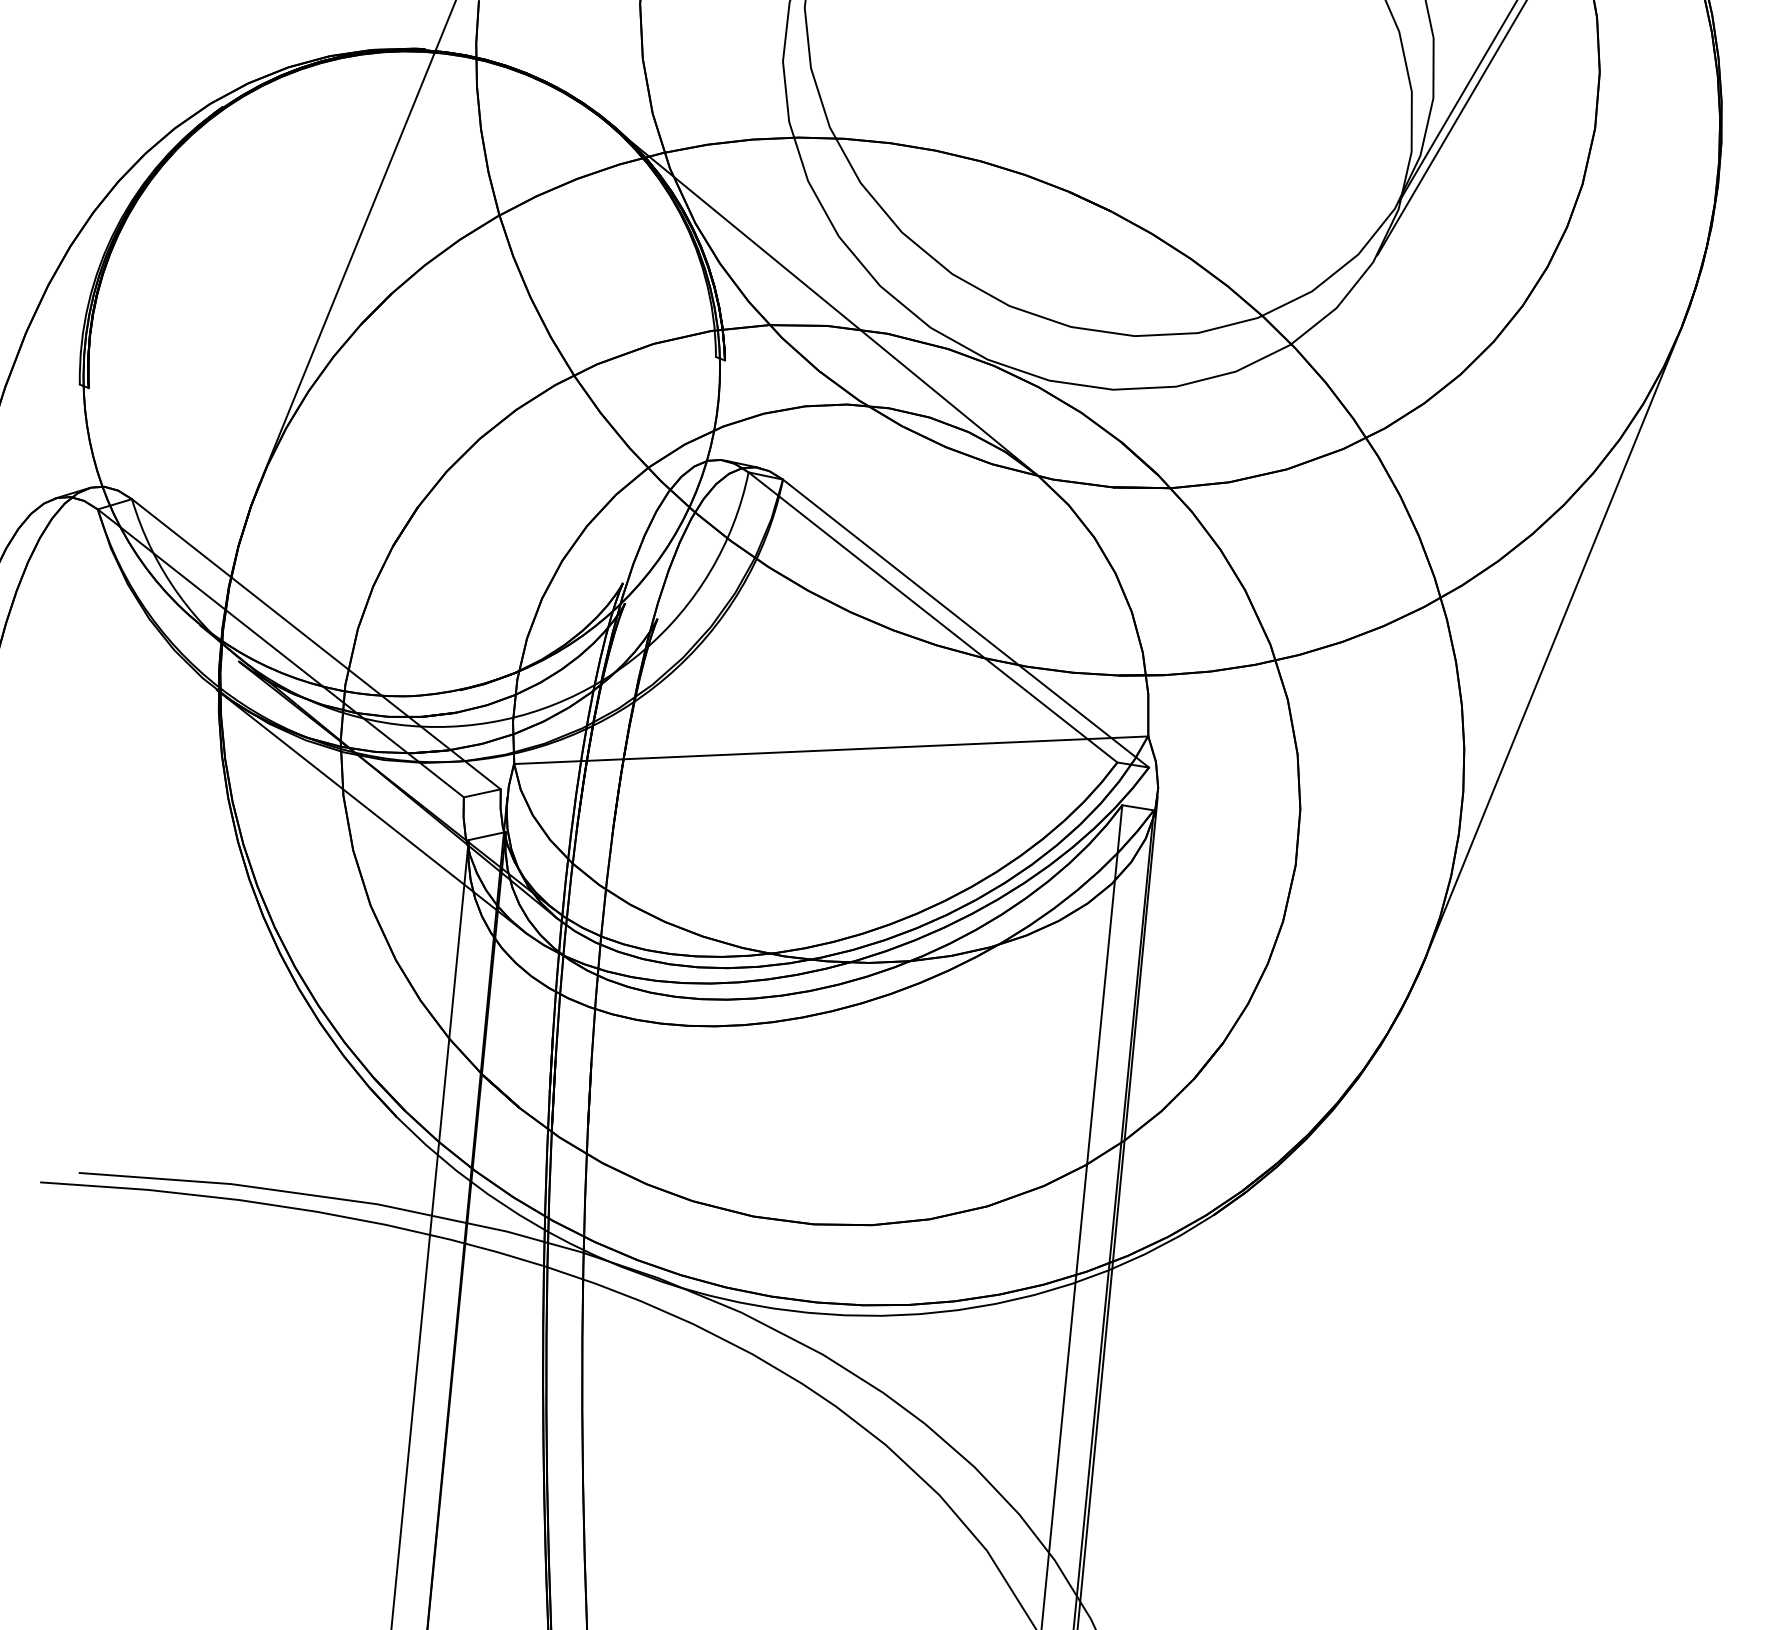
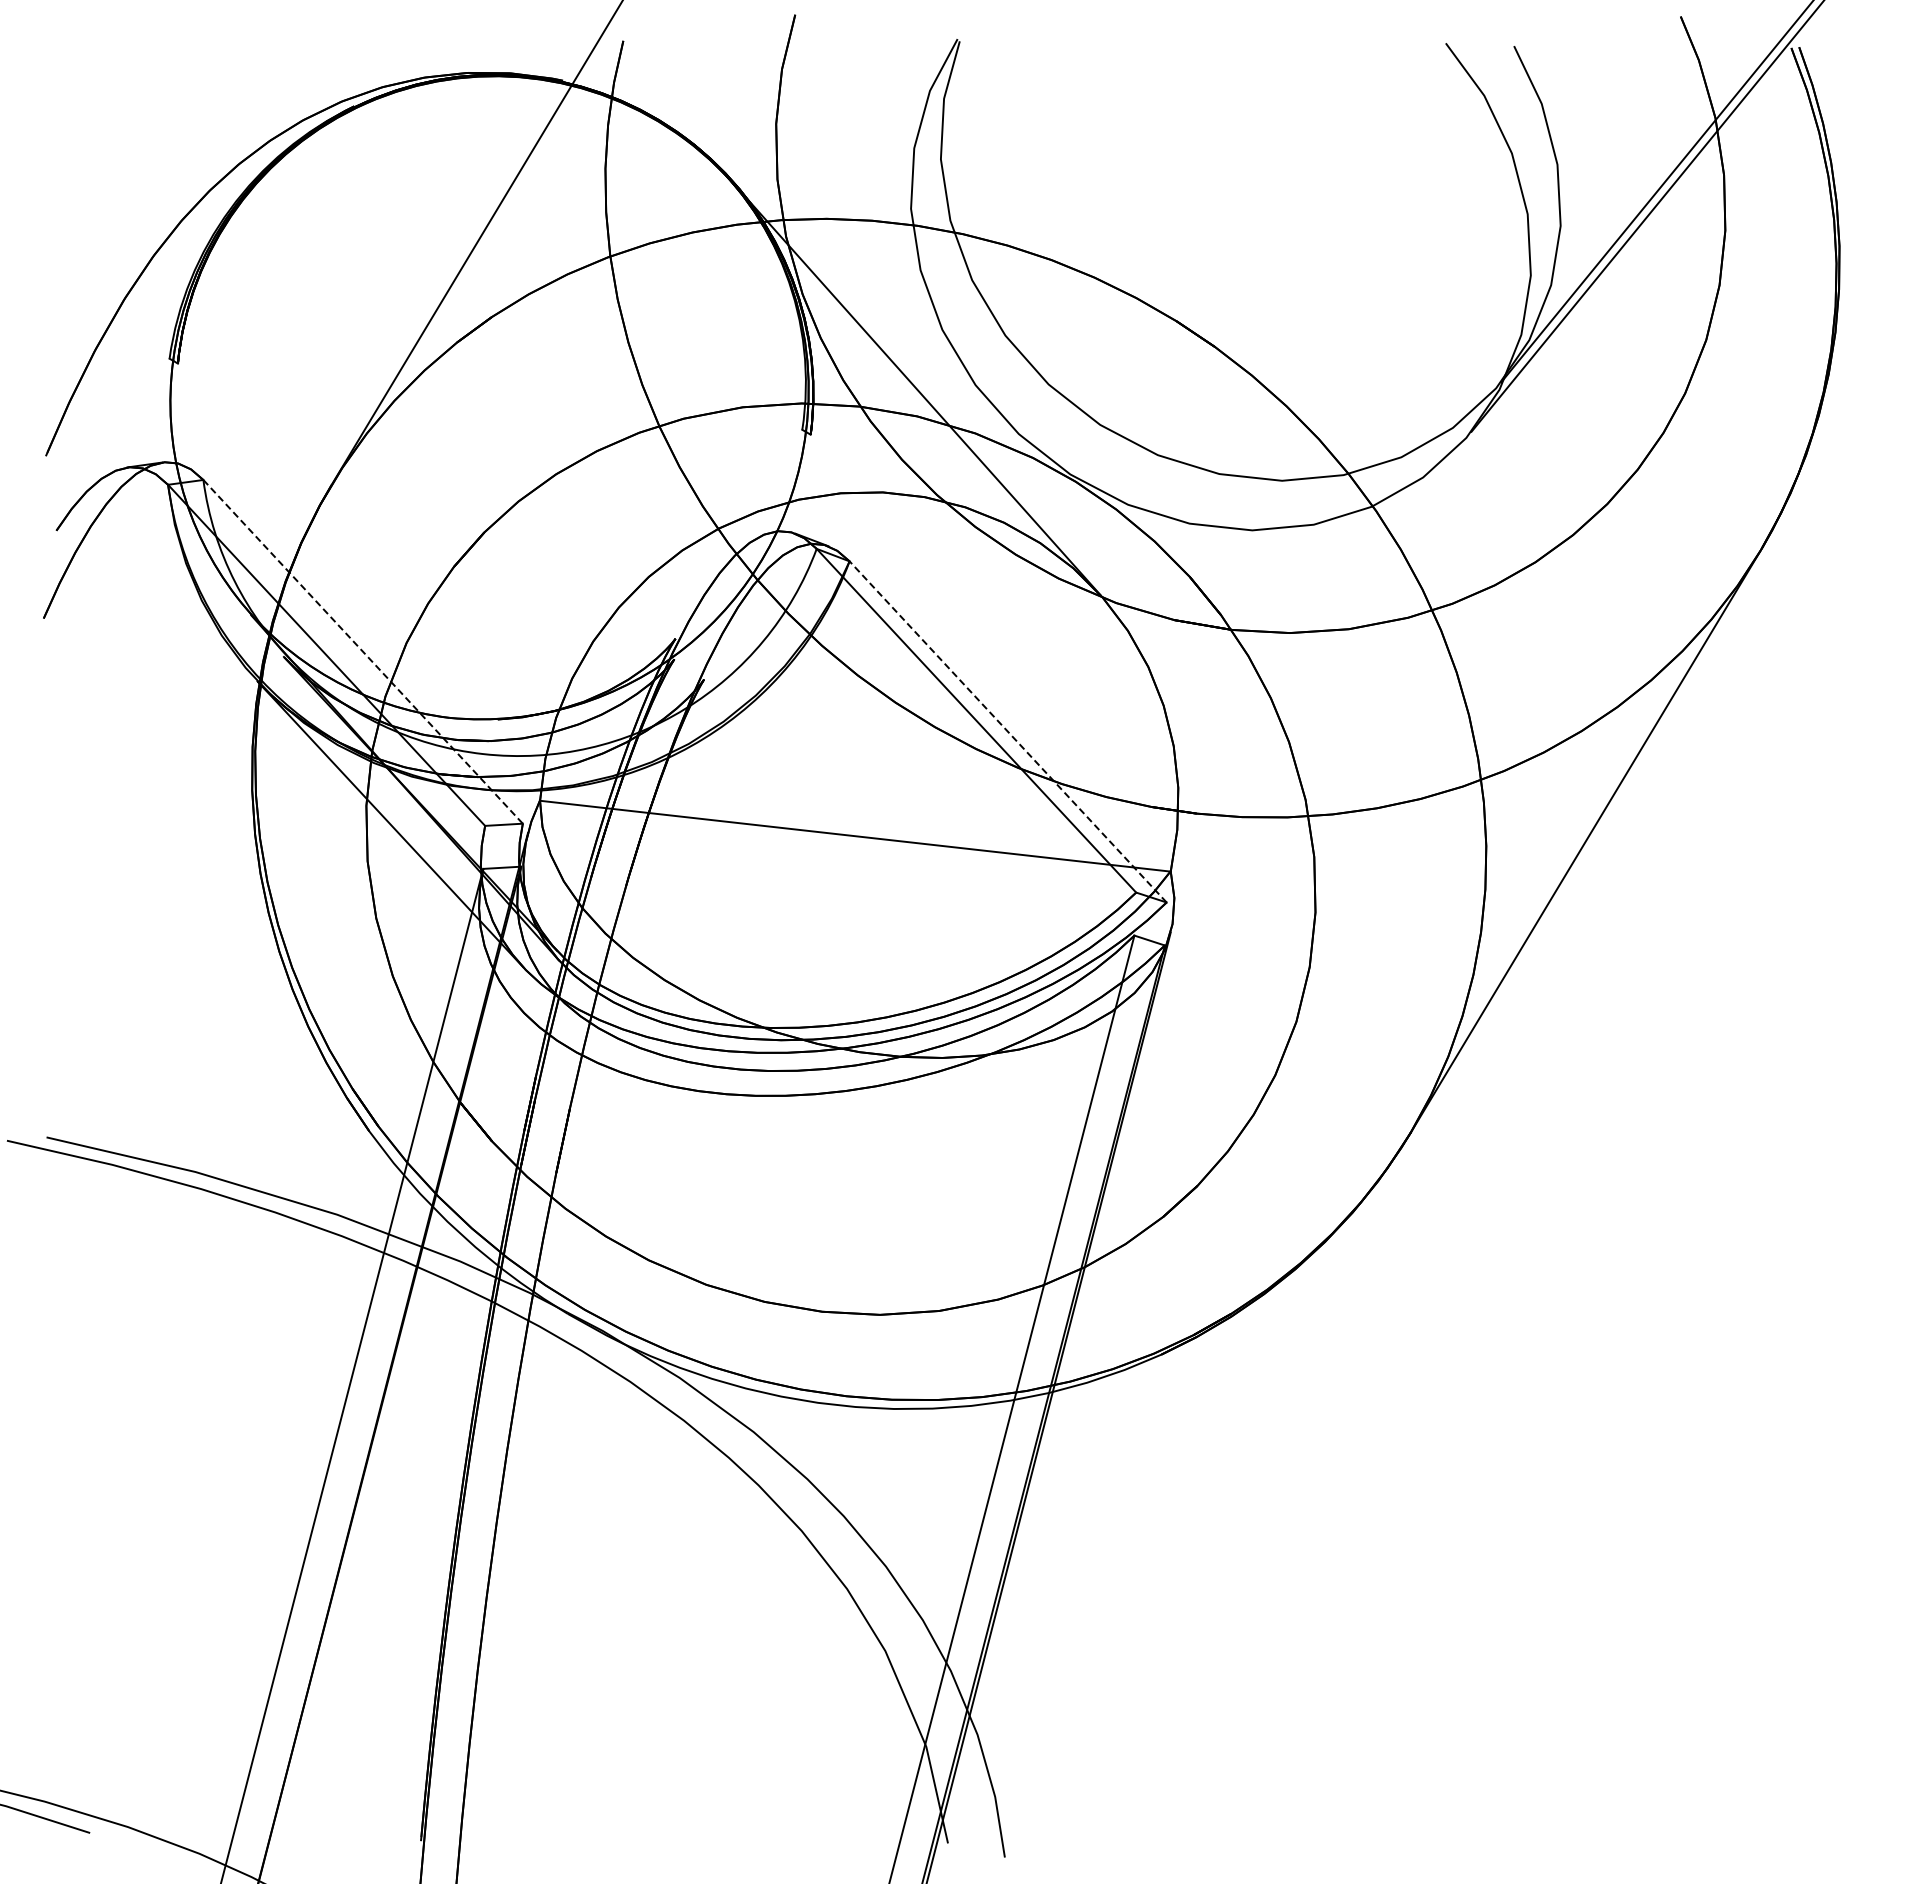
line: (966, 623) -> (1008, 731), solid -> dashed
line: (316, 643) -> (363, 651), solid -> dashed

